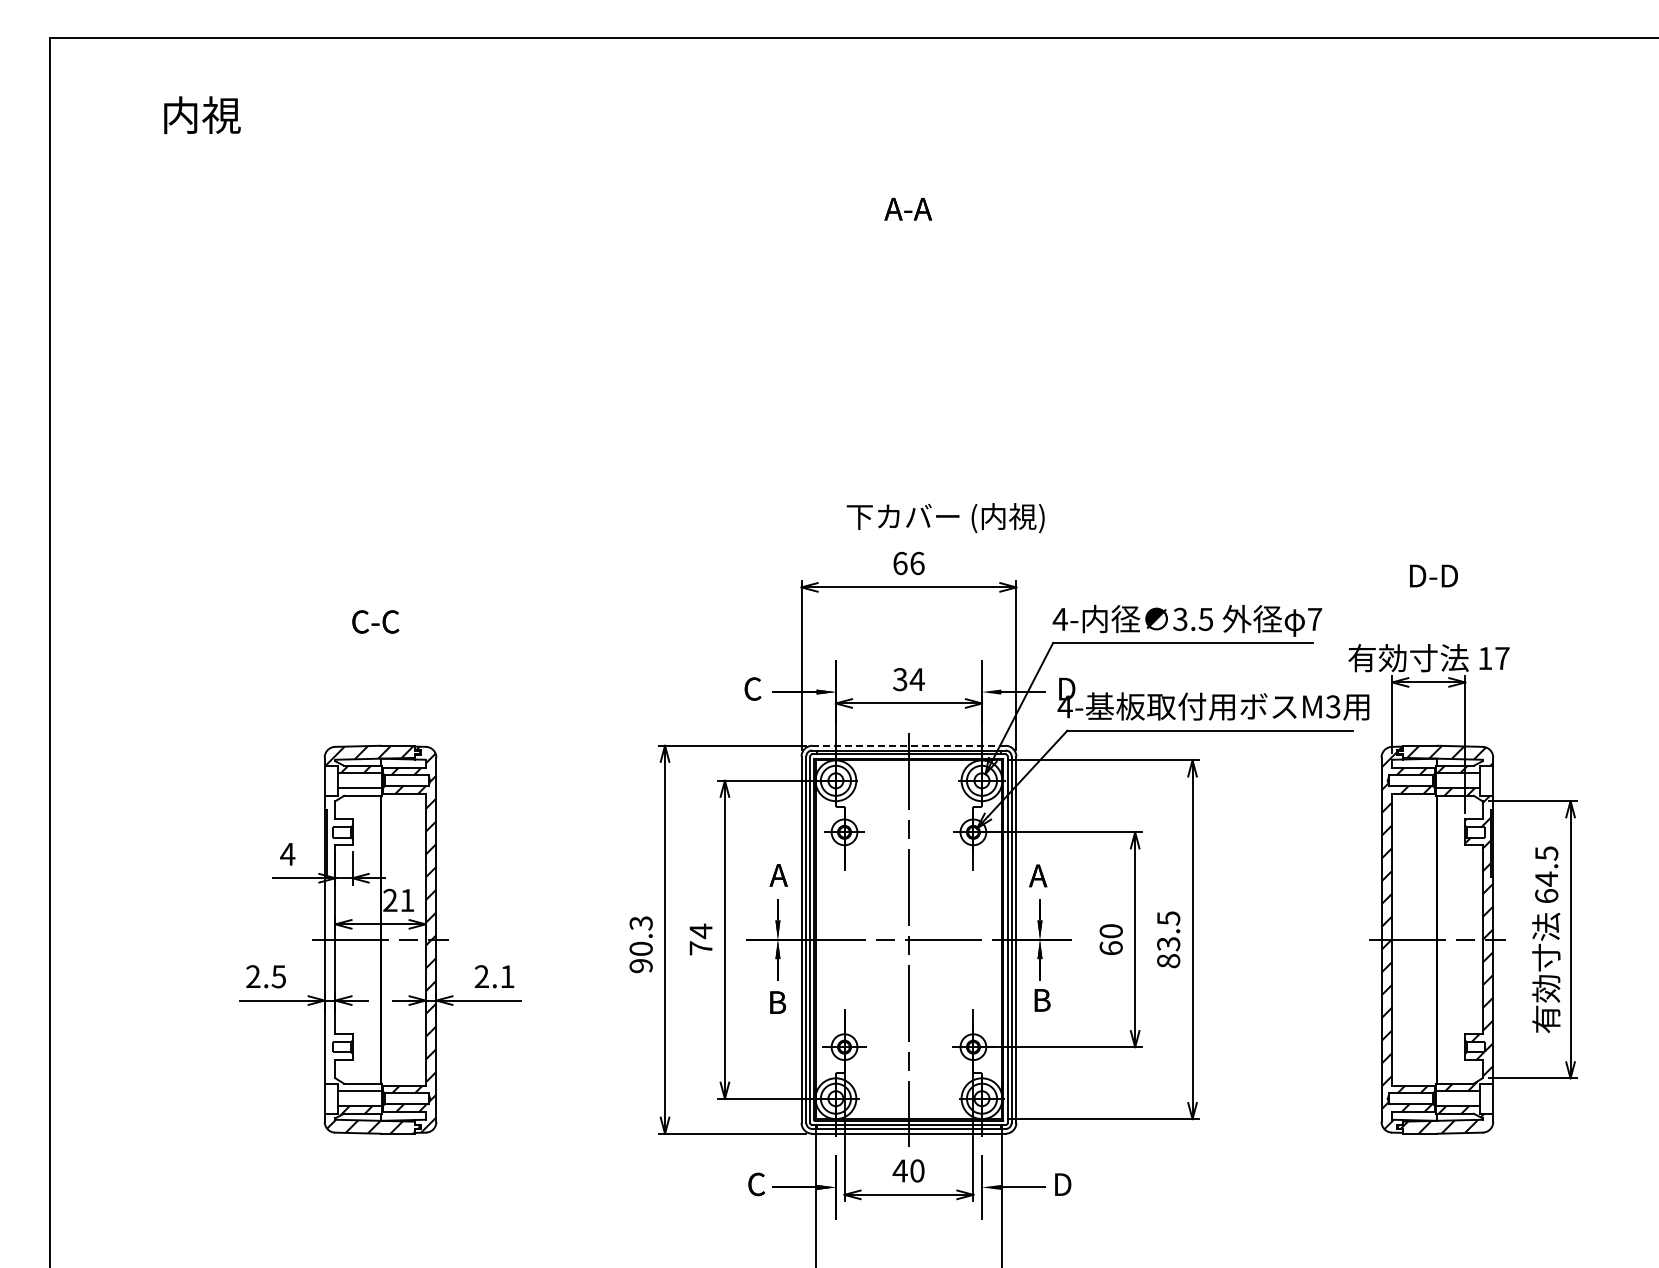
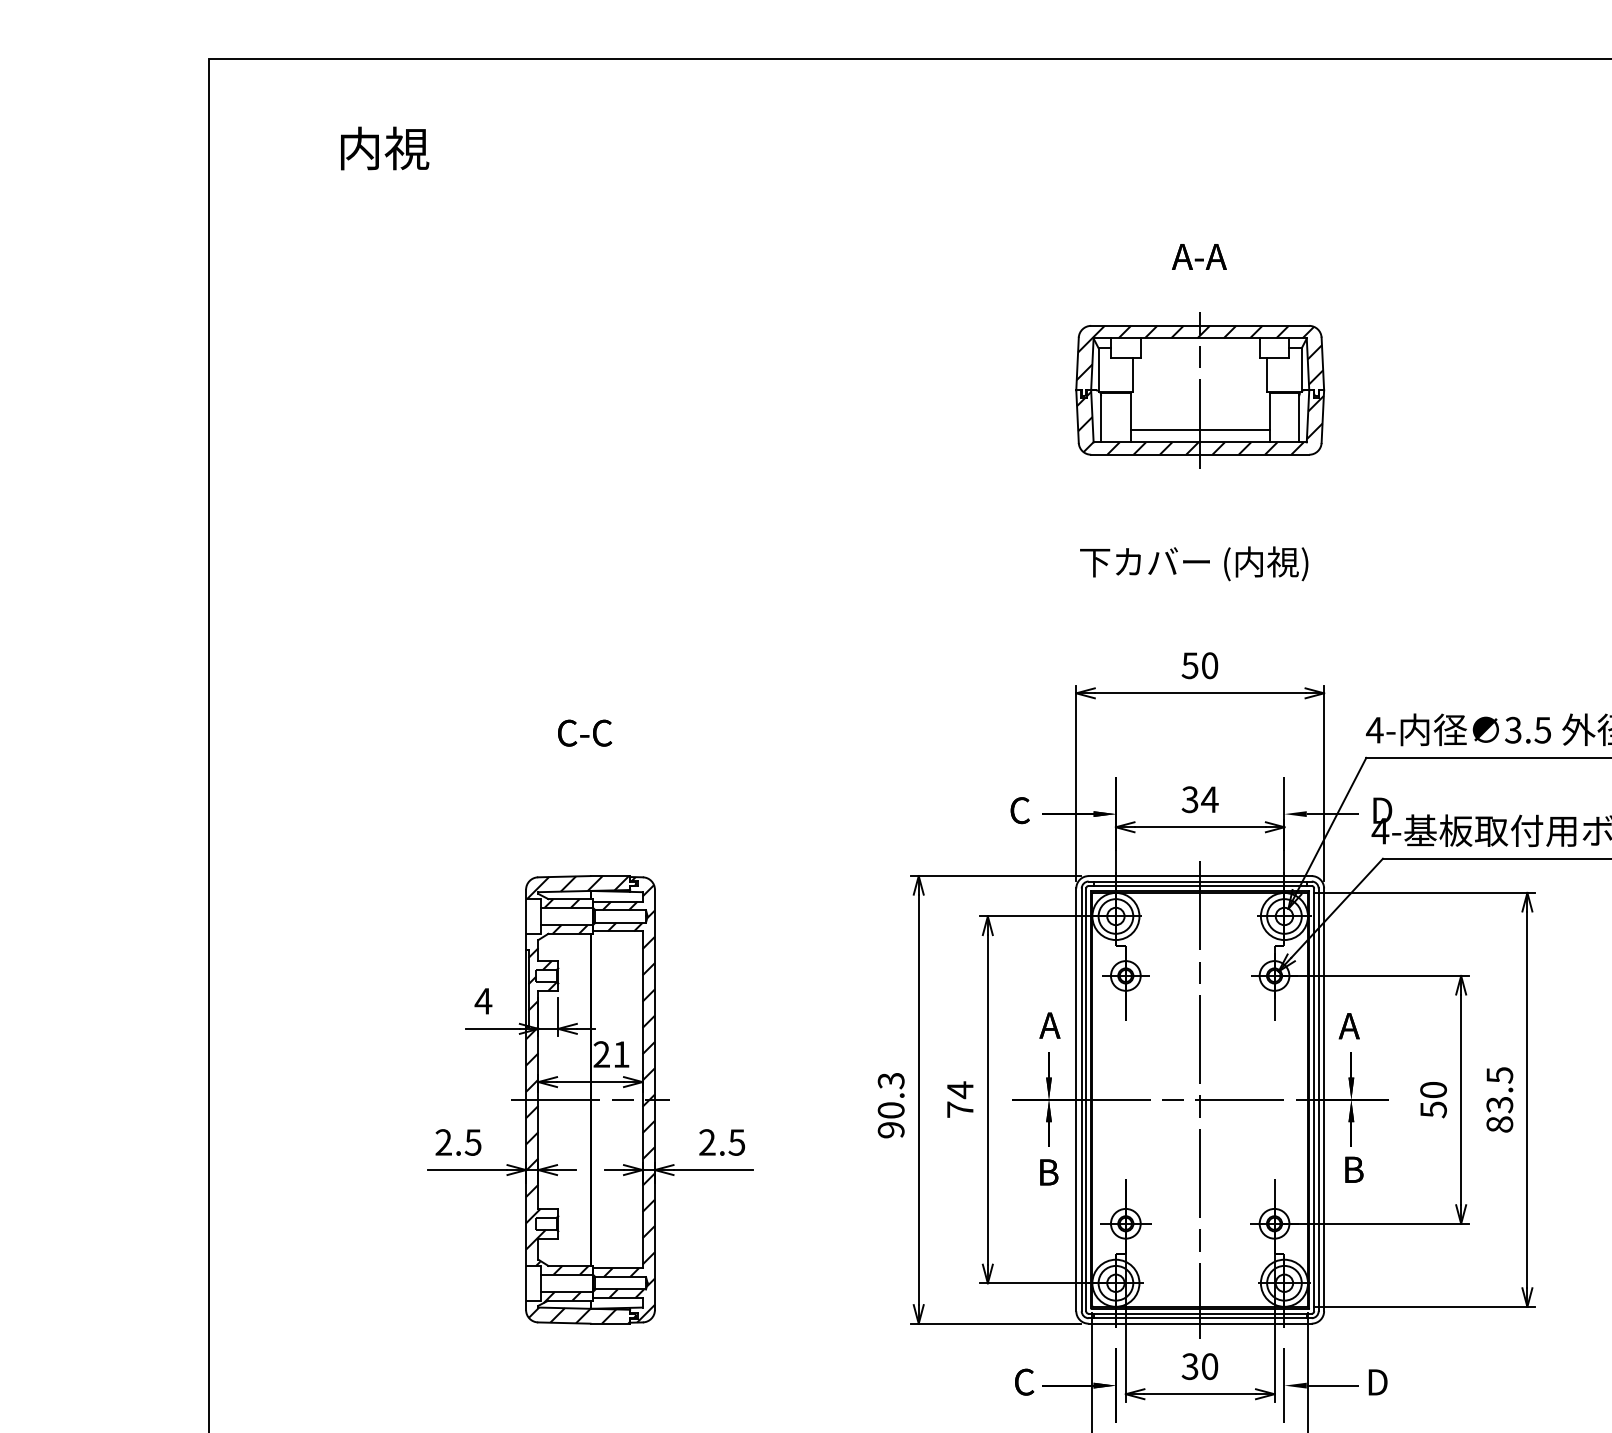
part: (908, 324) -> (1199, 389), added
text: (945, 518) -> (1193, 564), moved
text: (908, 563) -> (1199, 665), 66 -> 50
line: (908, 745) -> (1199, 875), dashed -> solid
hatch: (351, 939) -> (556, 1099), added
text: (1110, 948) -> (1432, 1109), 60 -> 50
text: (507, 976) -> (736, 1142), 2.1 -> 2.5
text: (899, 1170) -> (1189, 1366), 40 -> 30

